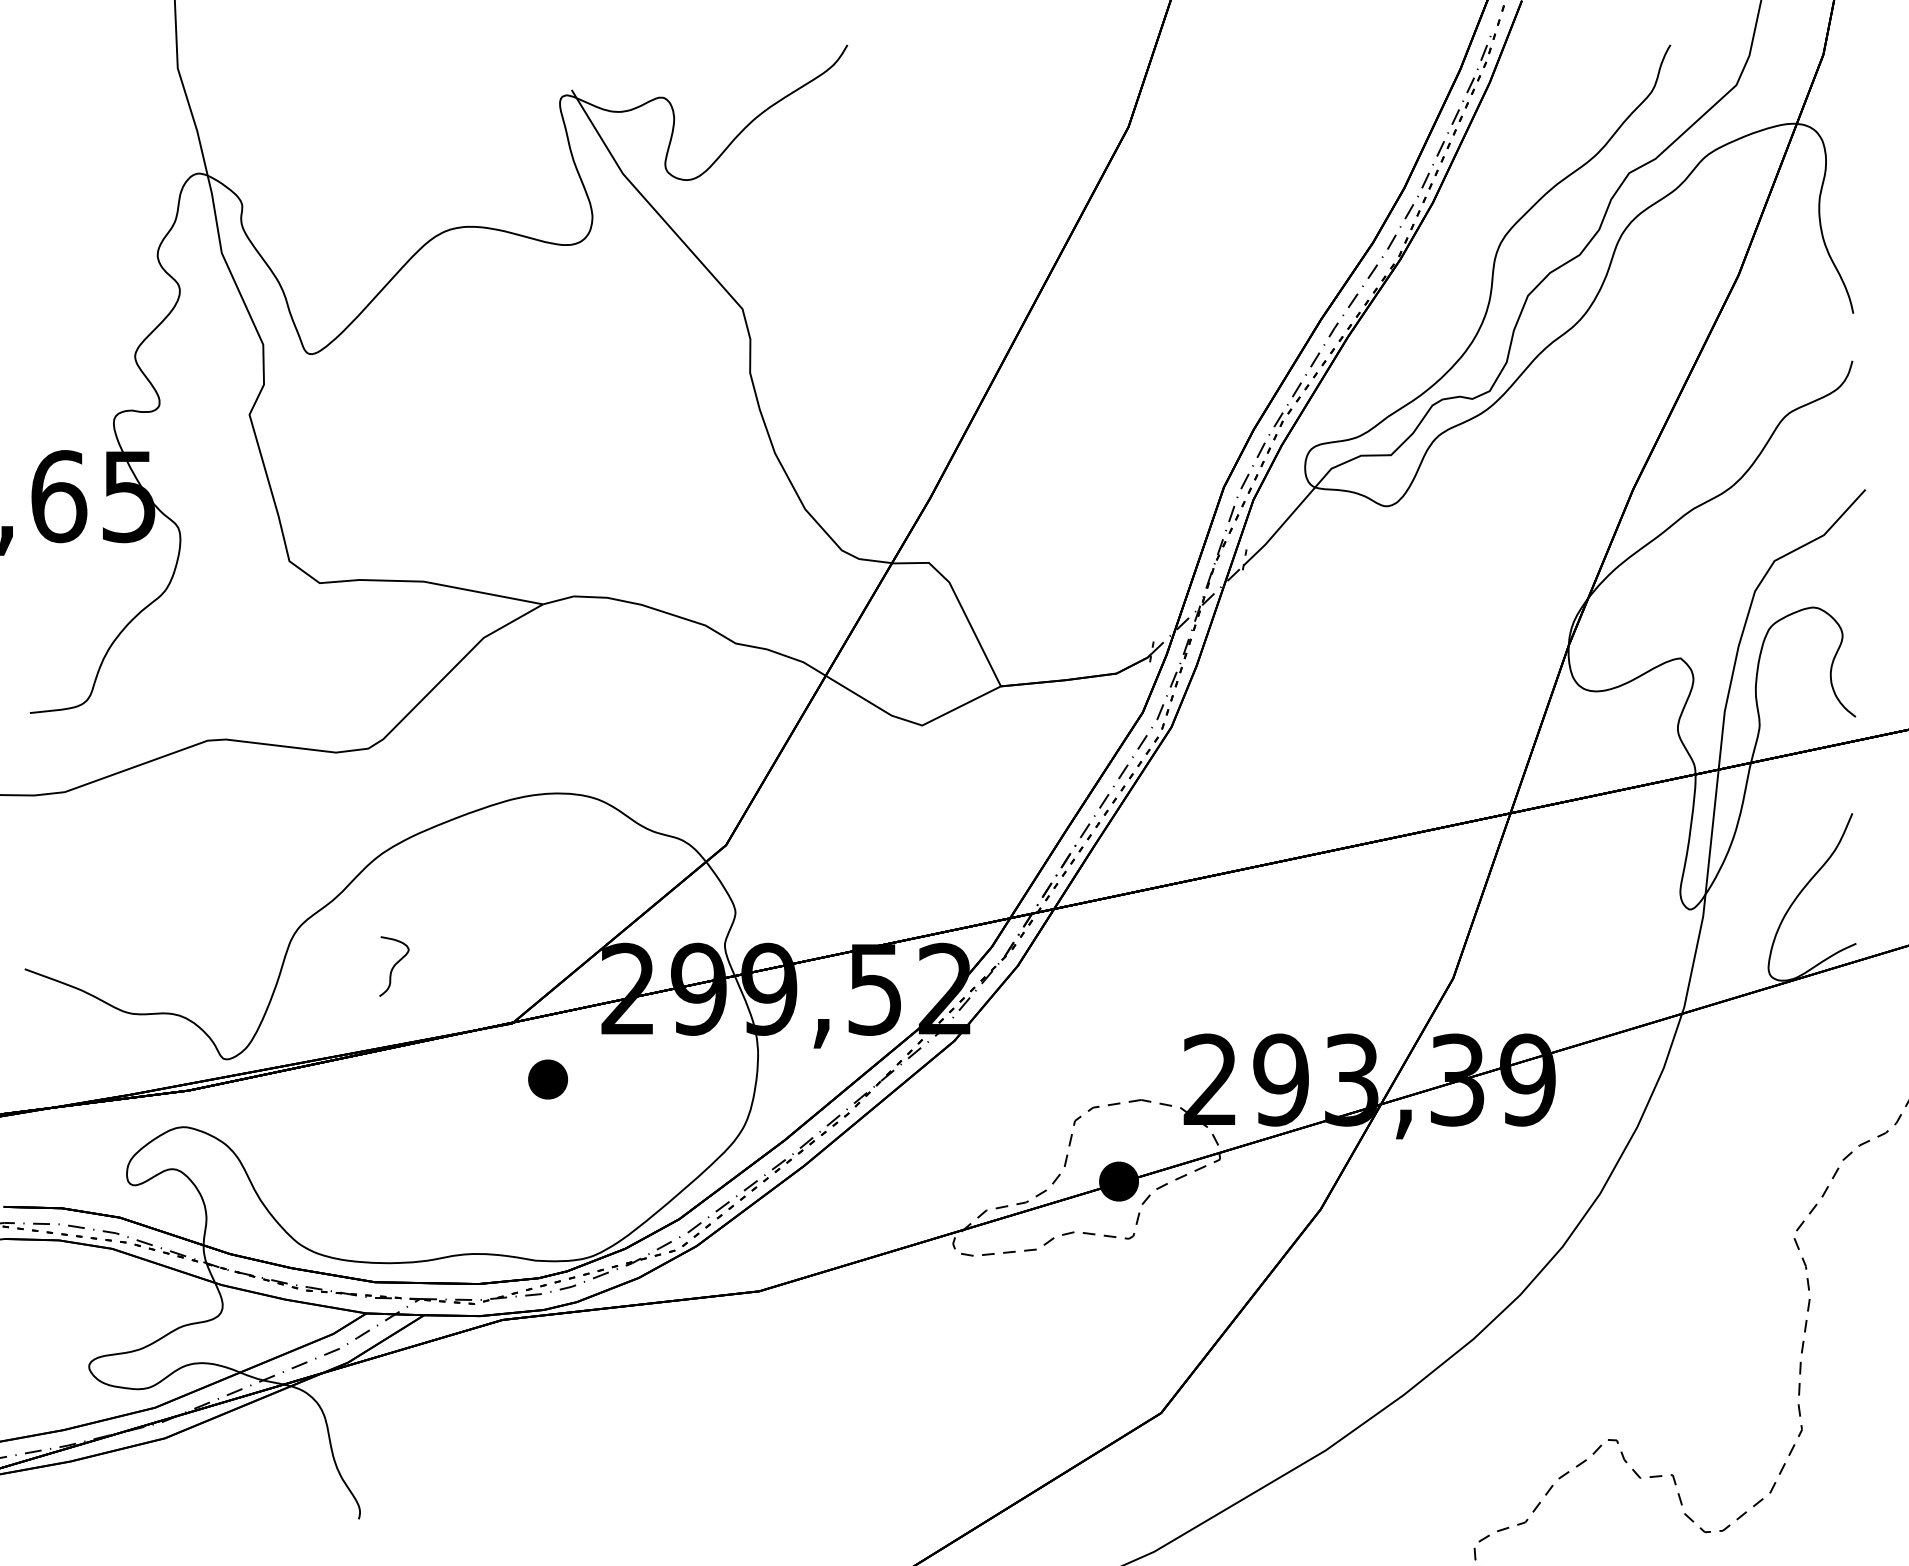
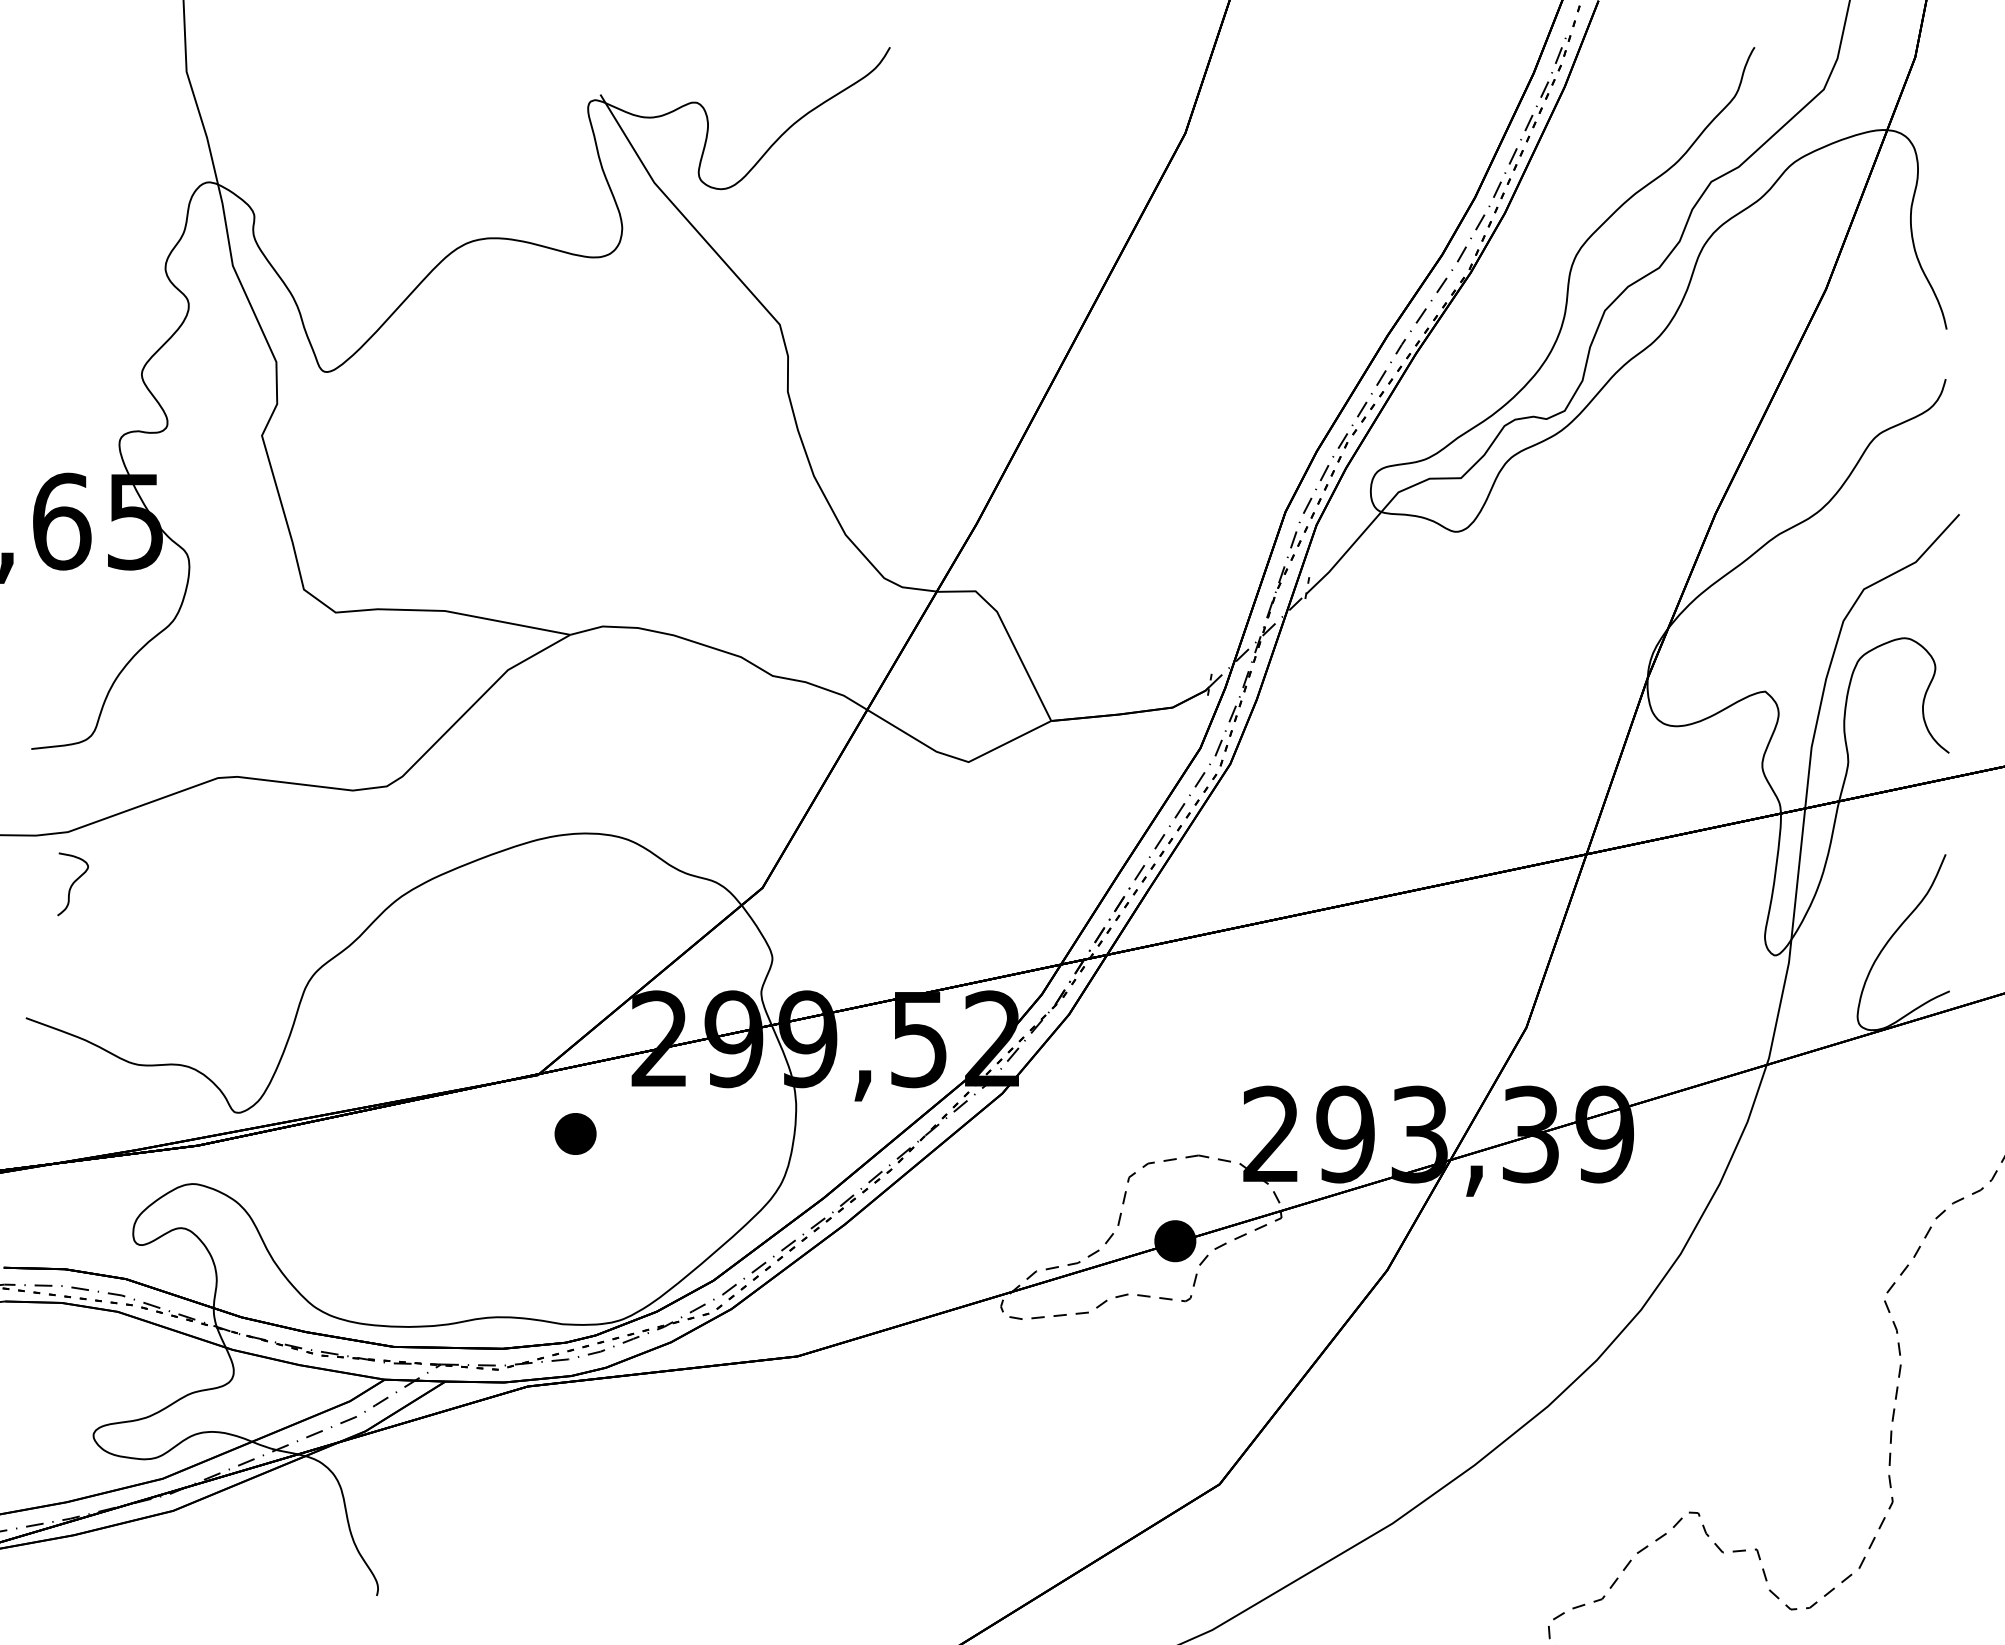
curve: (393, 966) -> (72, 884), moved

